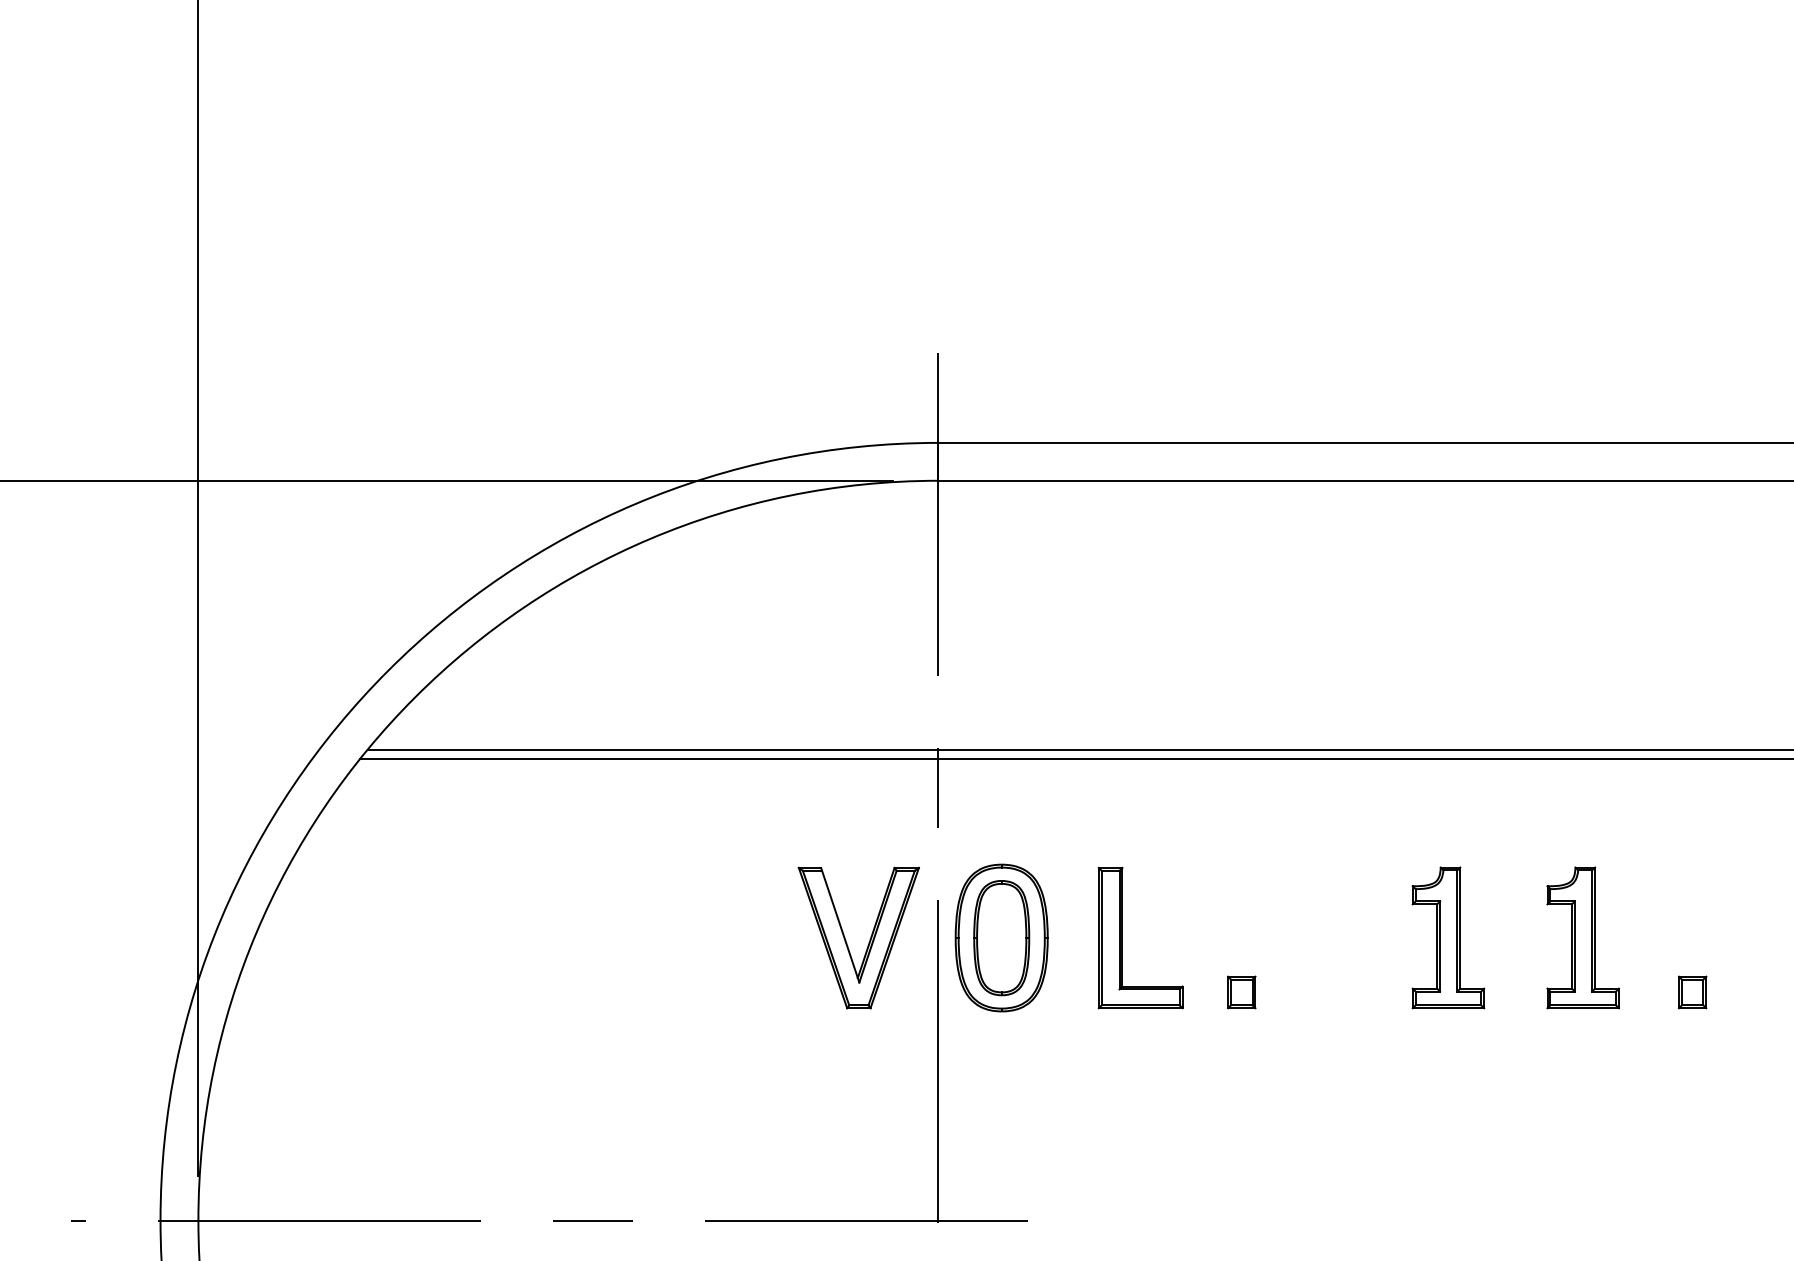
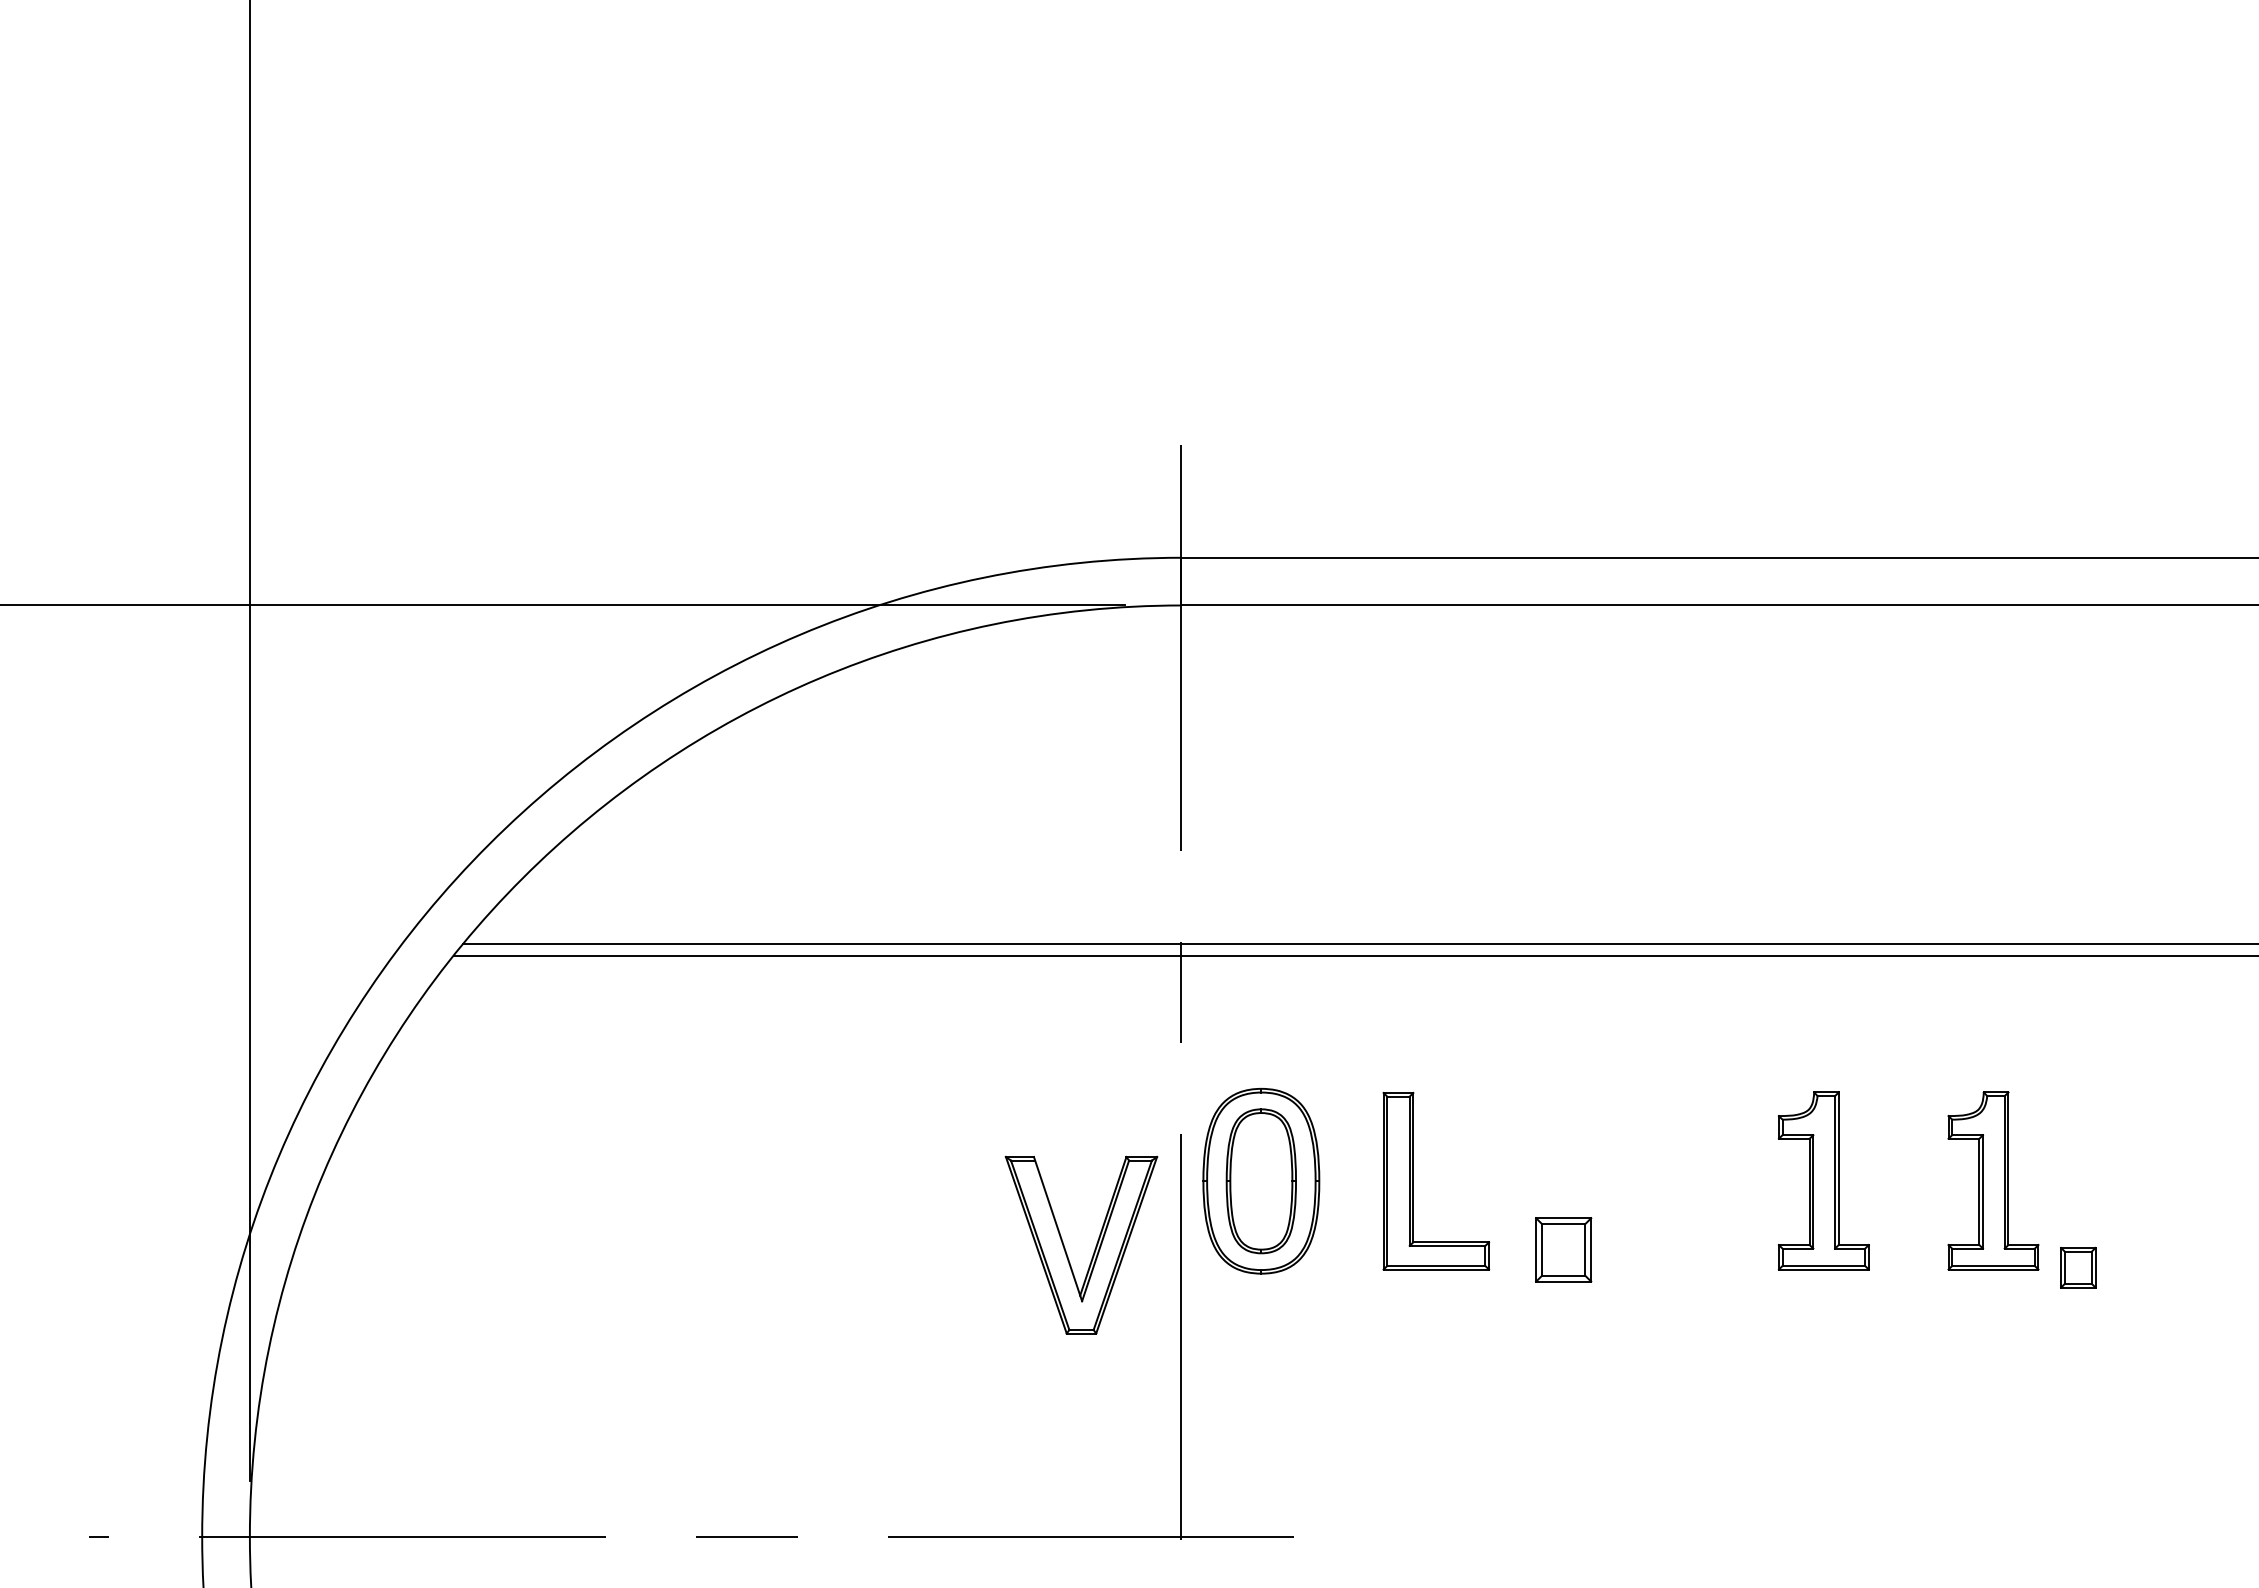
part: (869, 941) -> (1094, 1249), moved
part: (1241, 992) -> (1563, 1249), size x1.6
part: (1692, 992) -> (2078, 1267), moved

